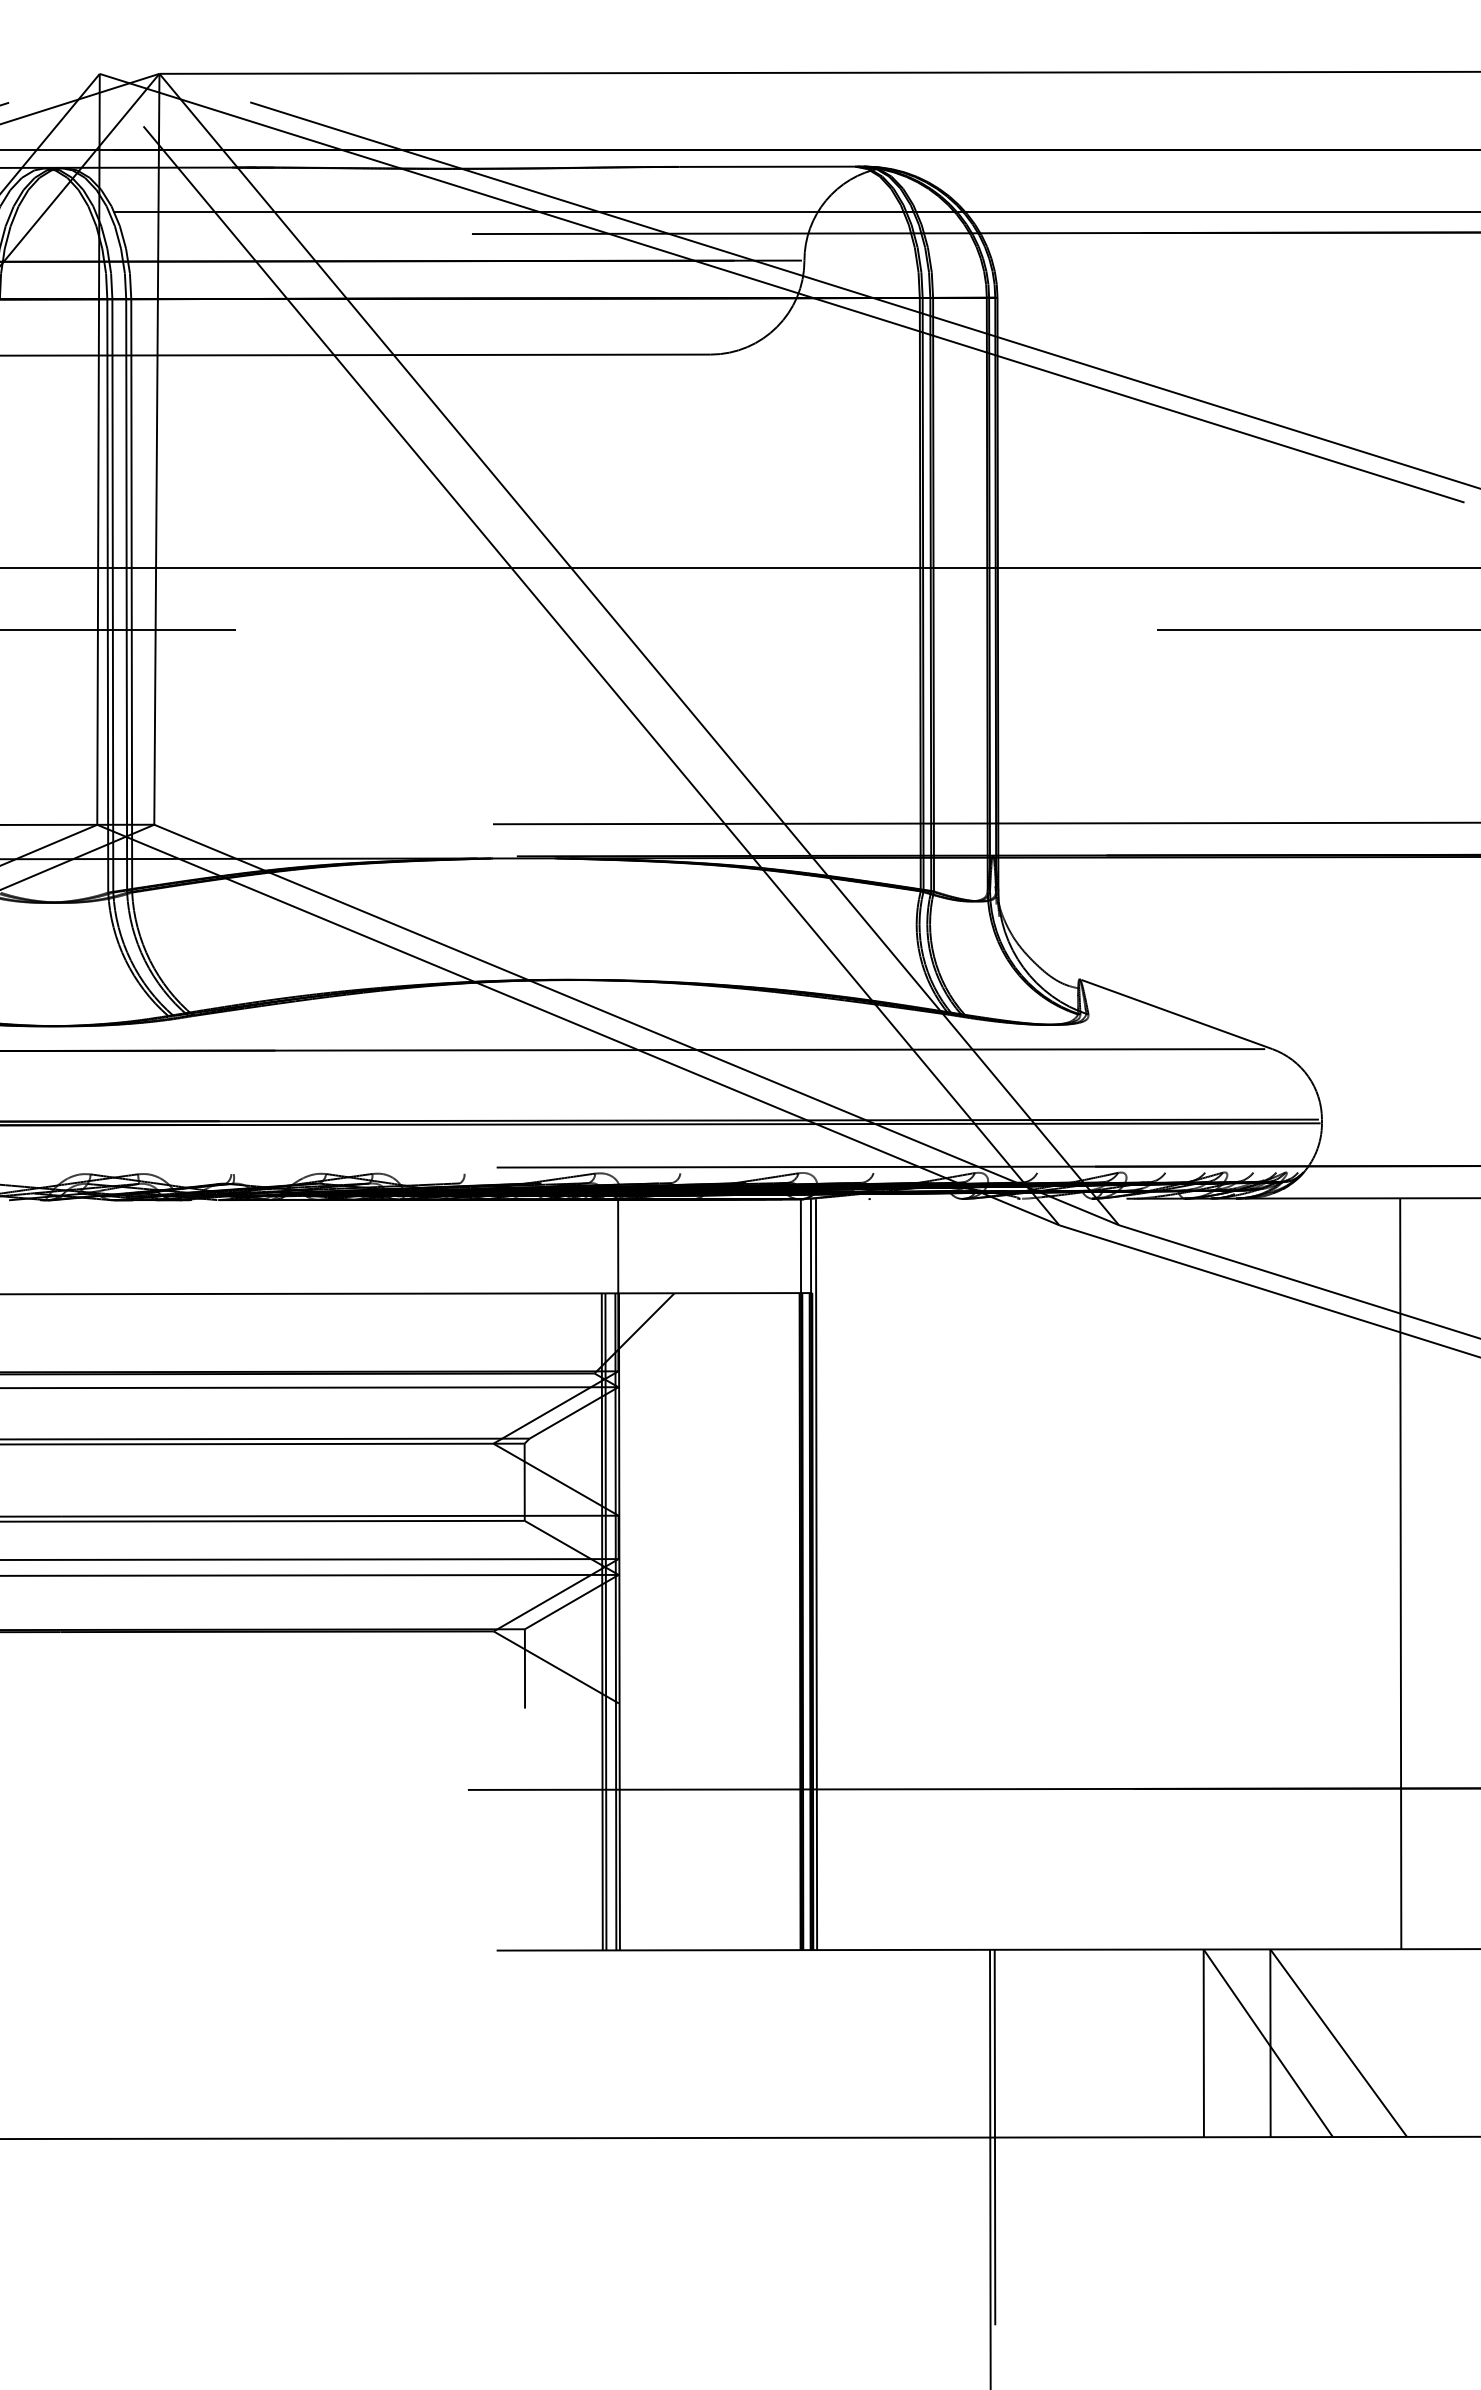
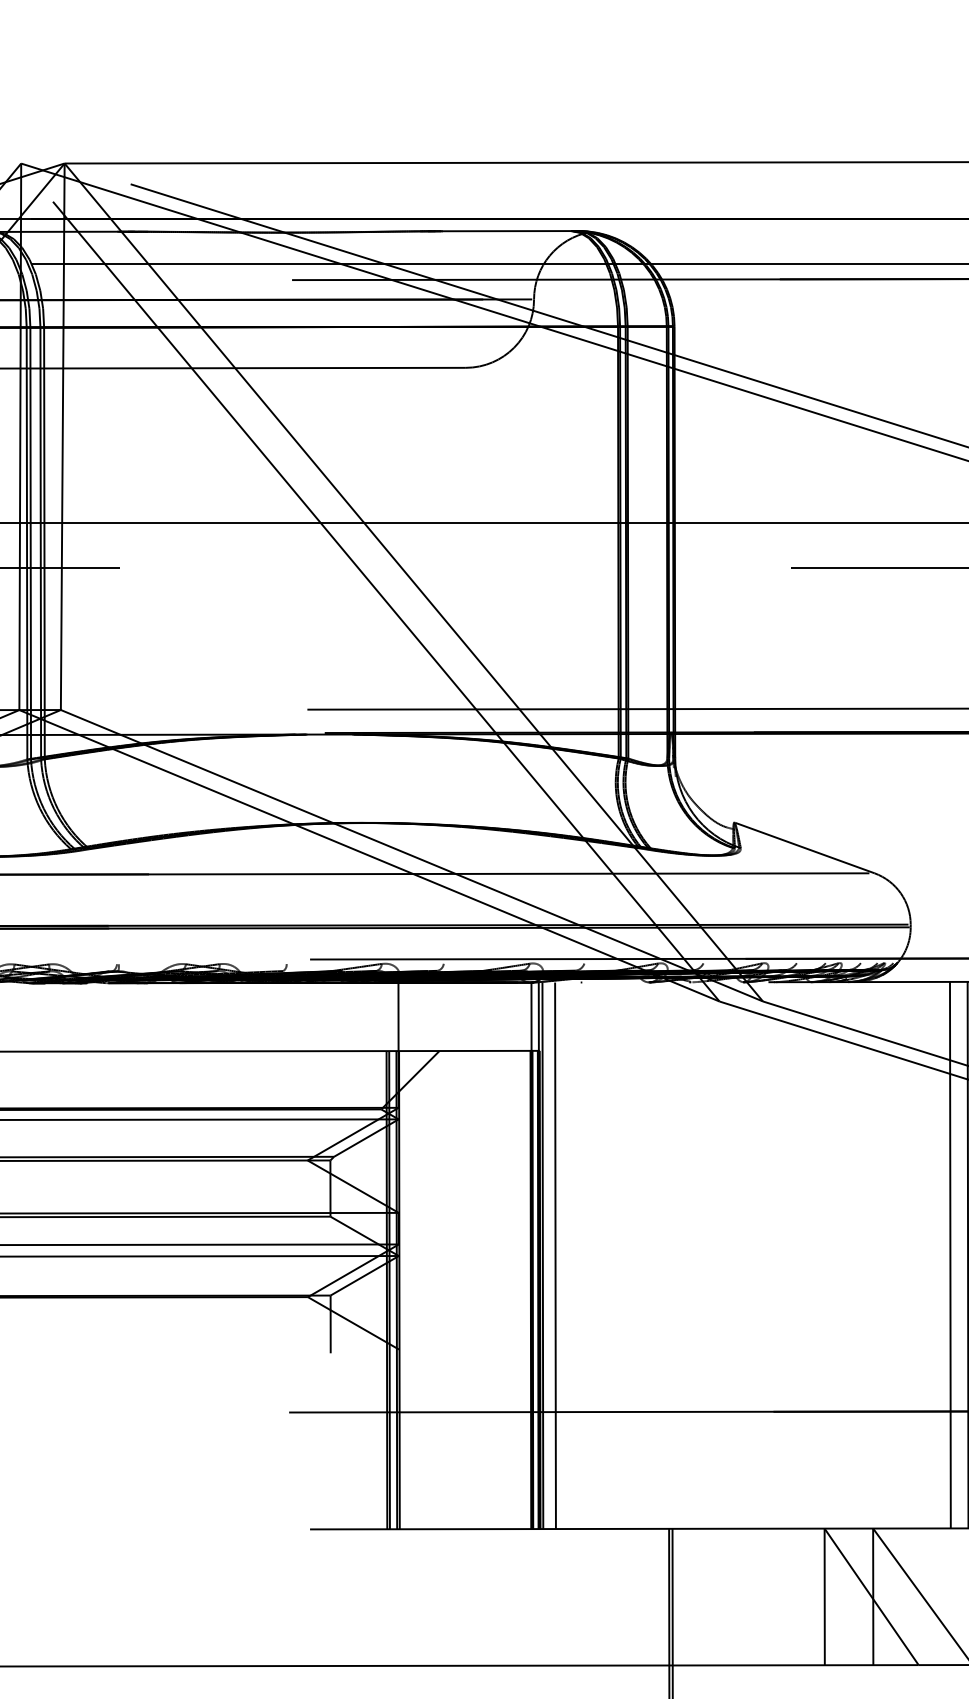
line: (1376, 1573) -> (950, 1254), added
line: (833, 1574) -> (555, 1255), added

